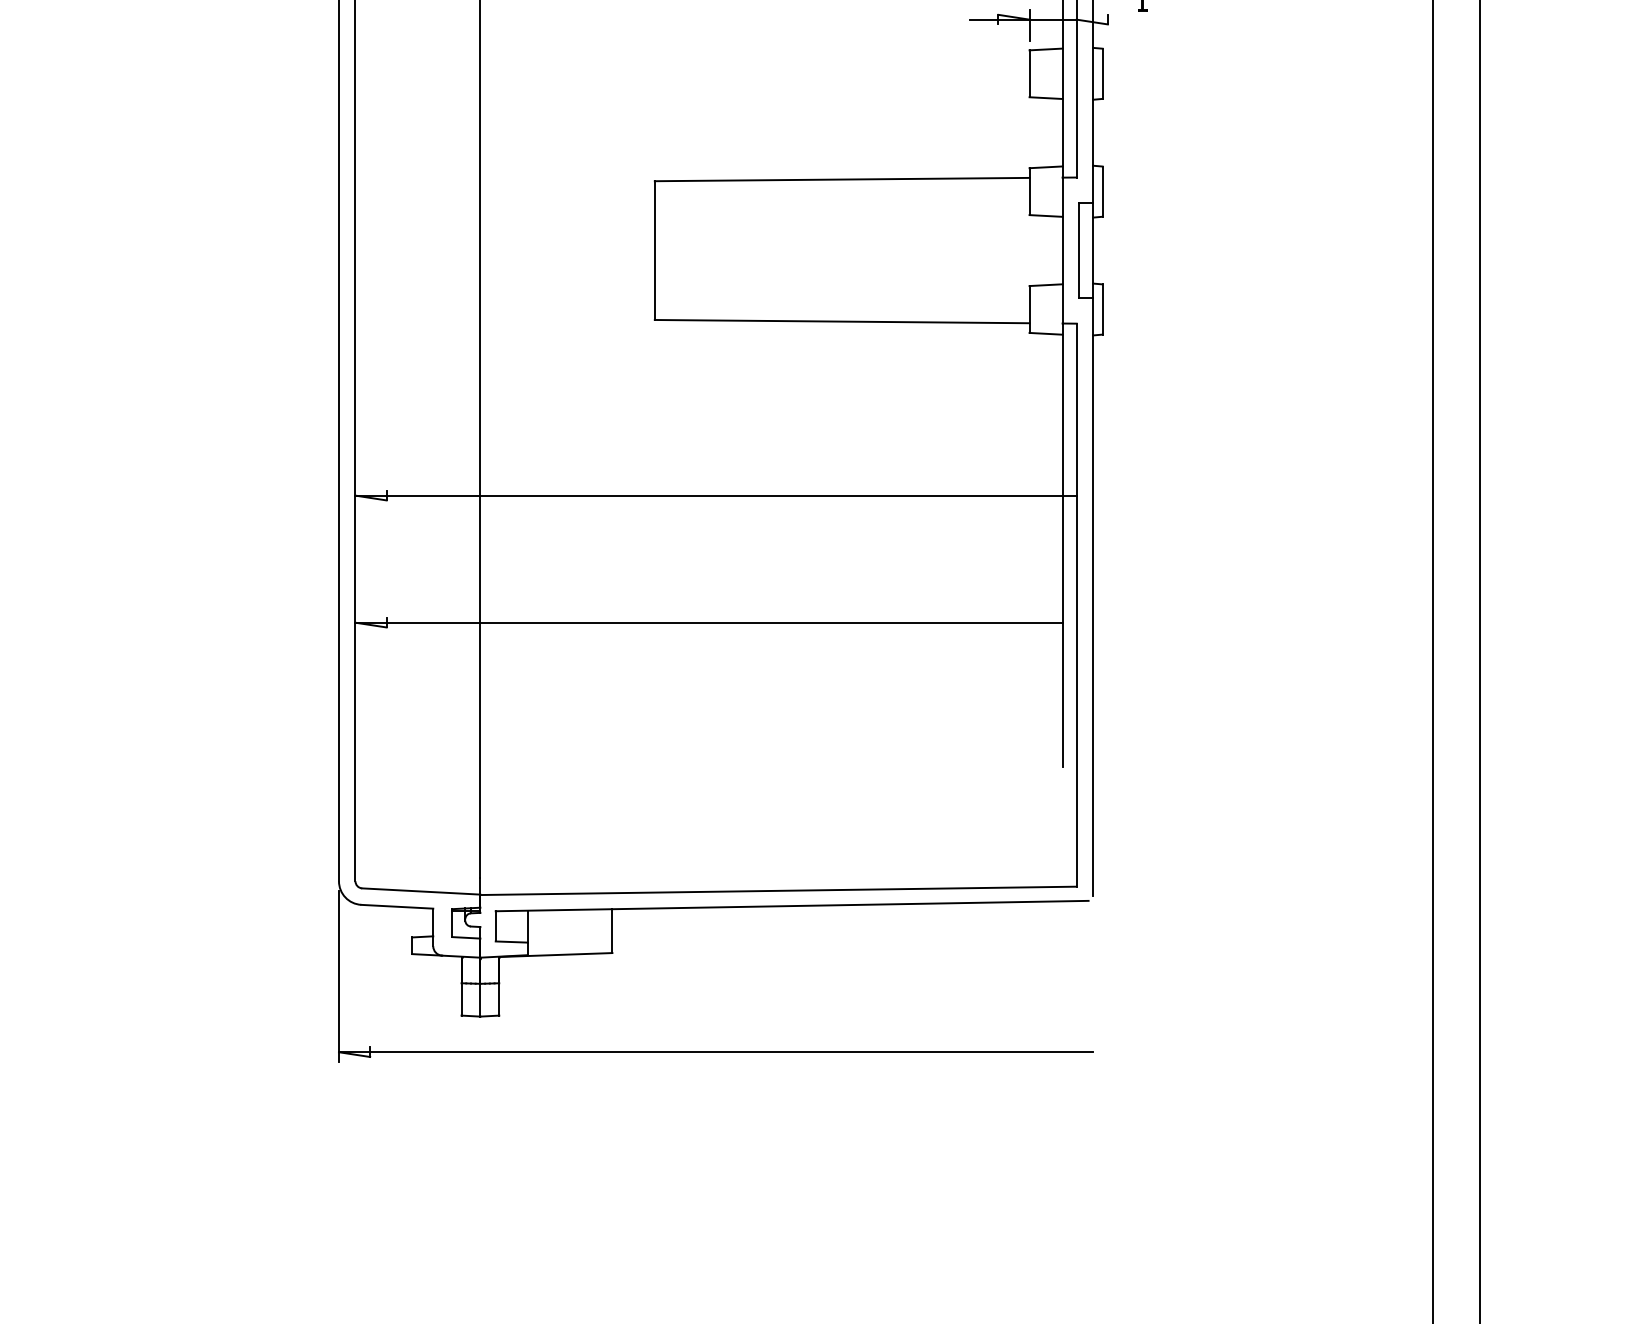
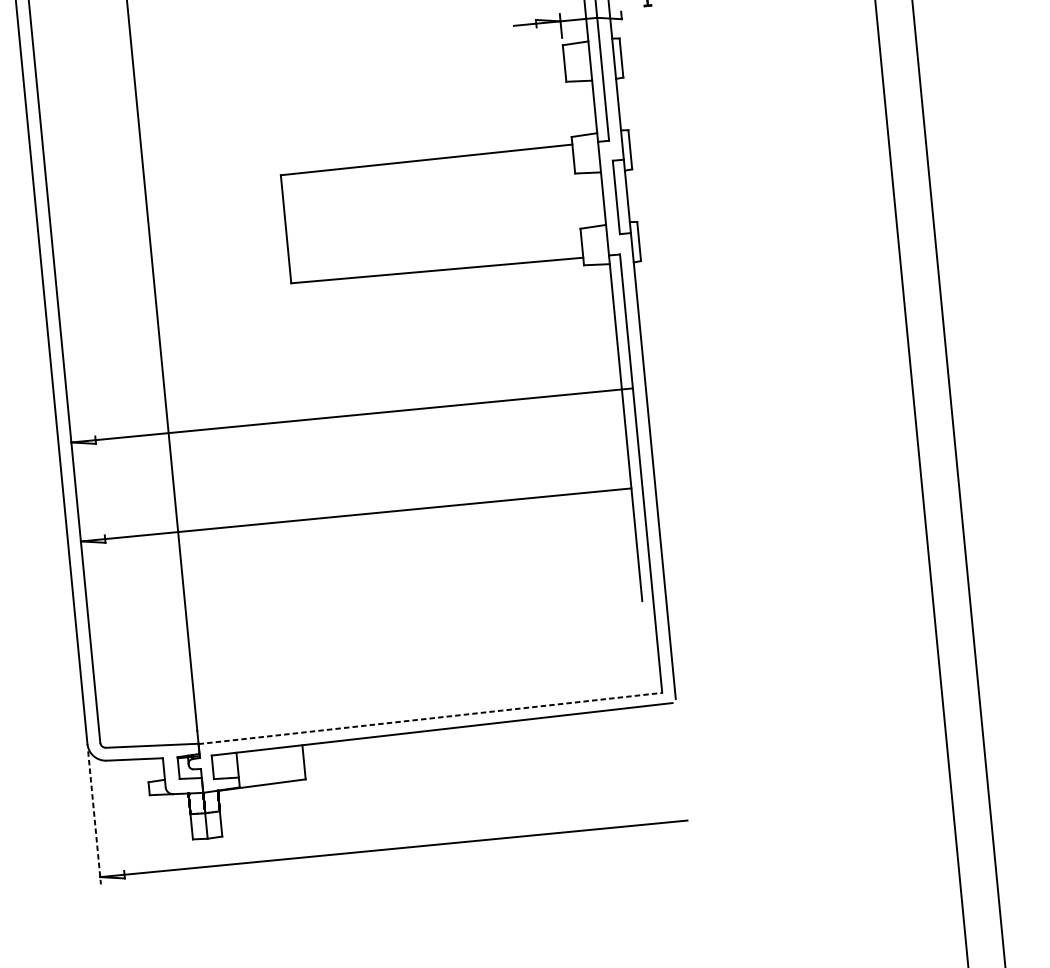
line: (779, 890) -> (431, 718), solid -> dashed
line: (338, 976) -> (94, 818), solid -> dashed

